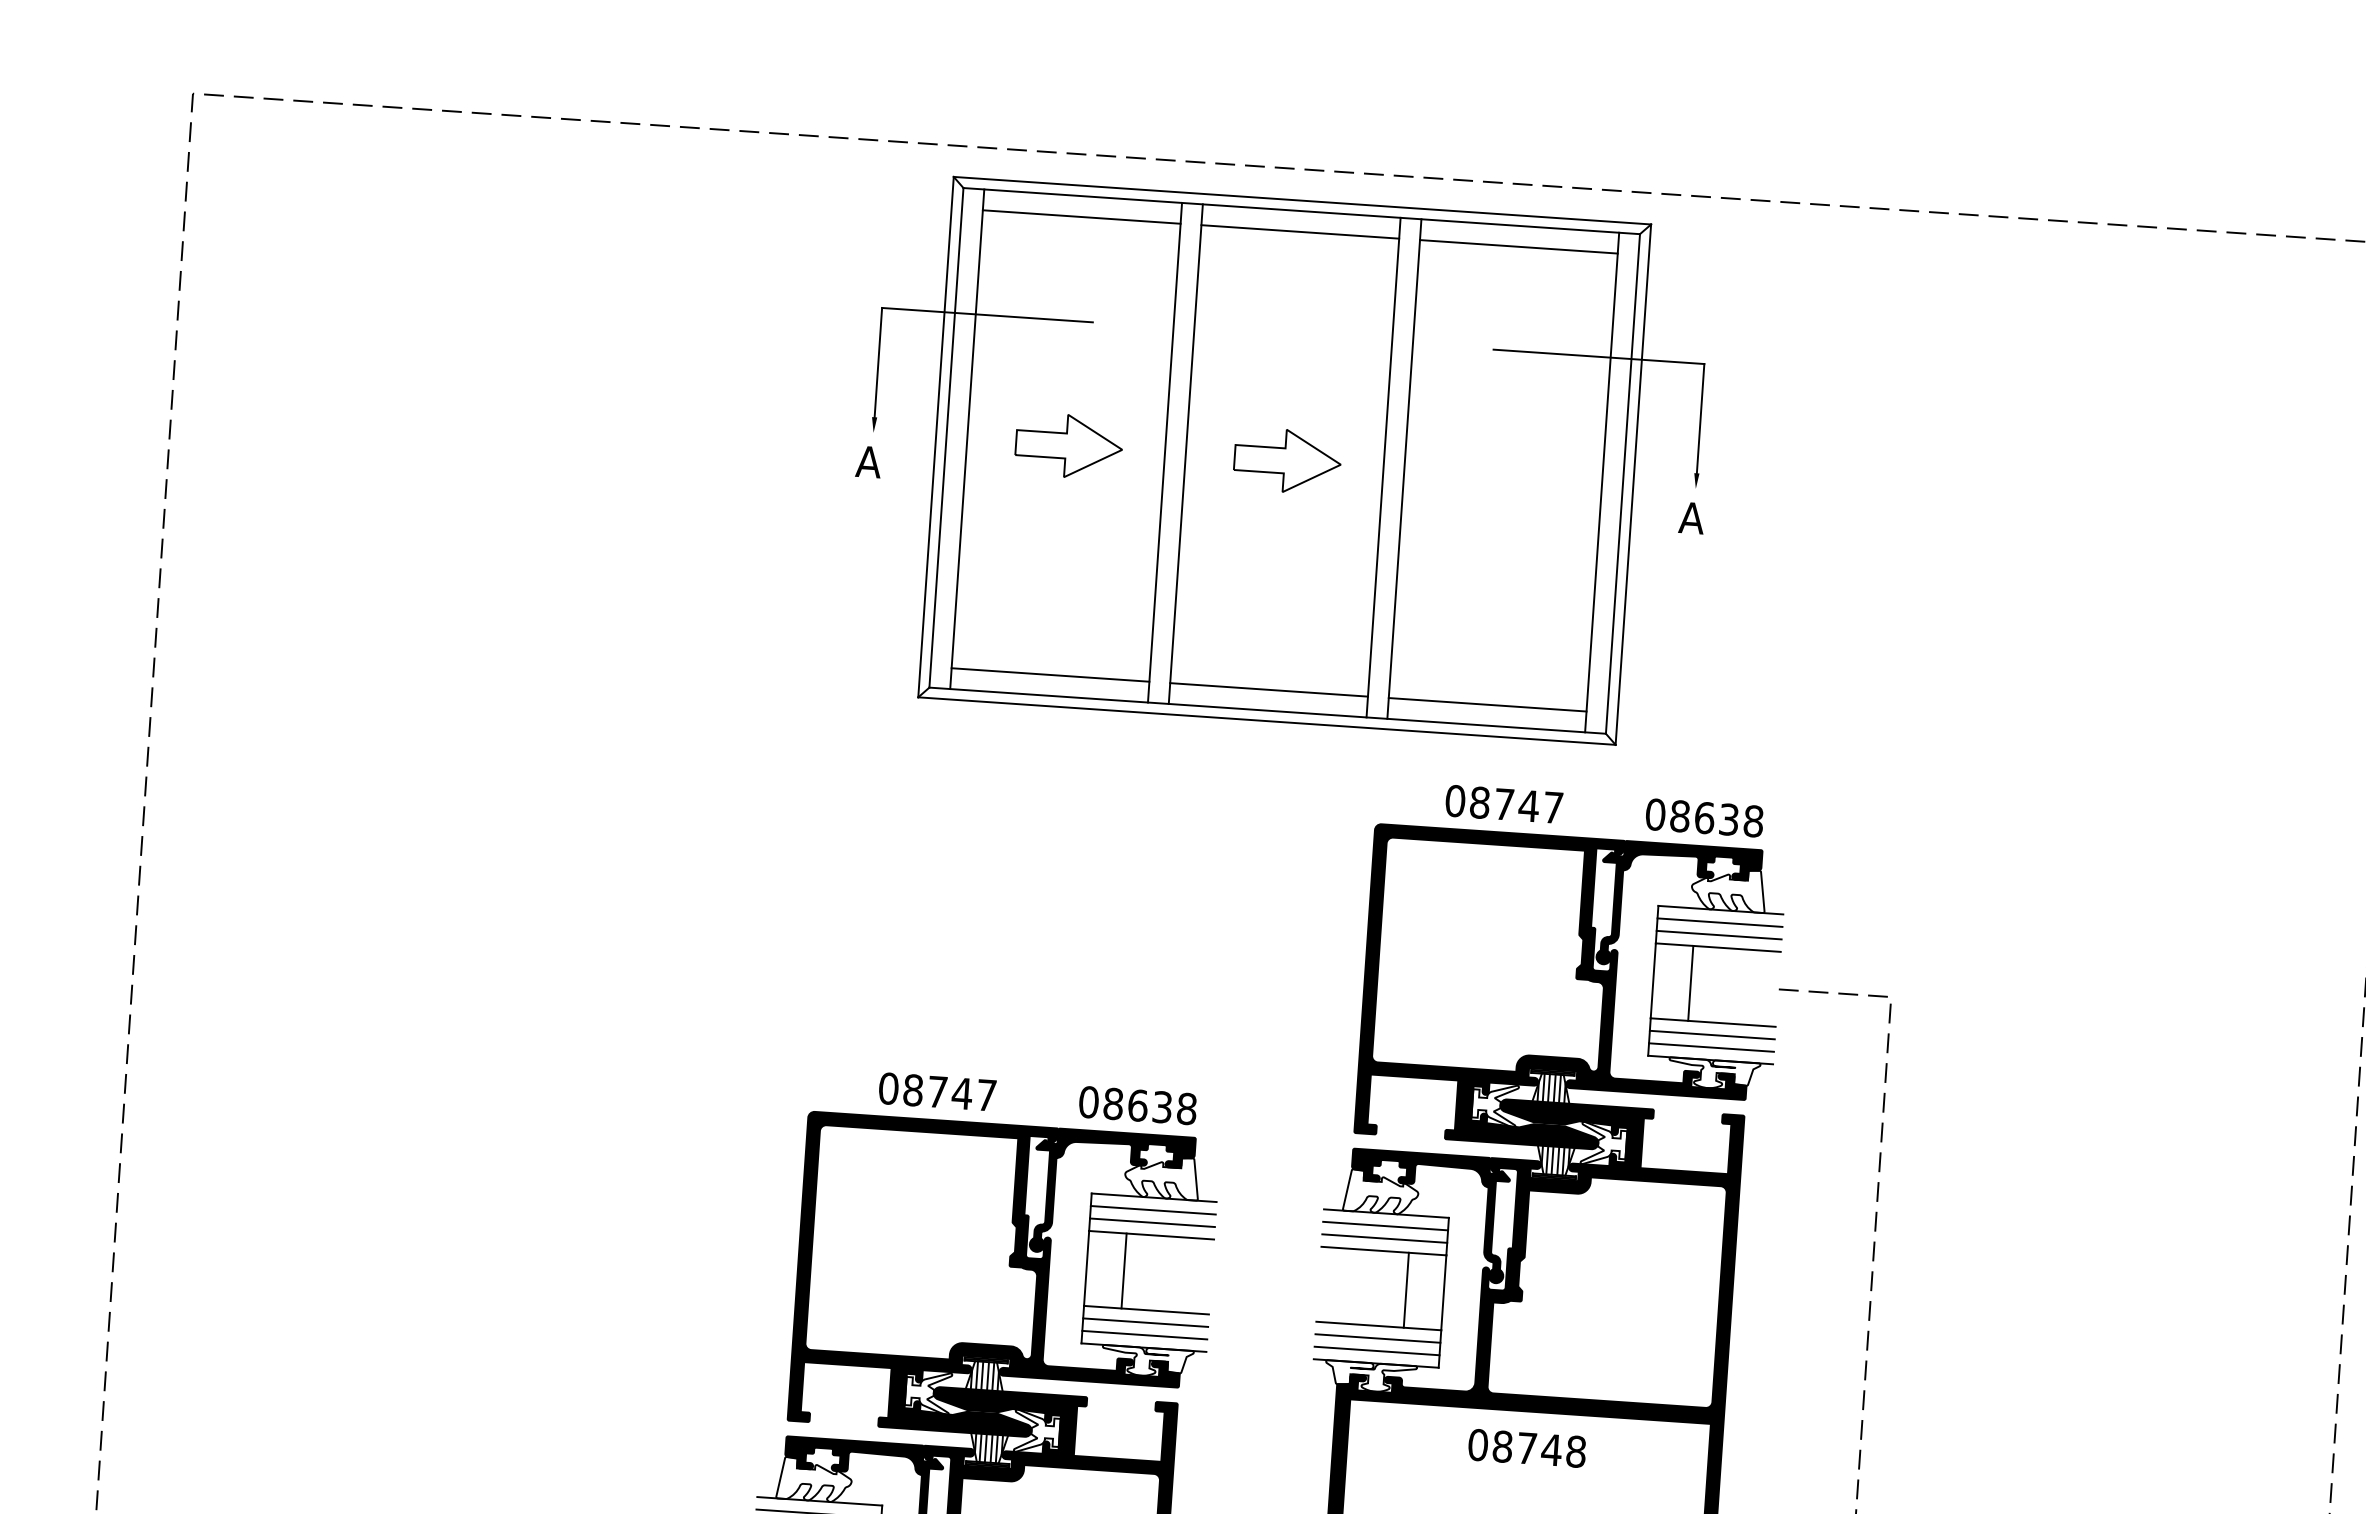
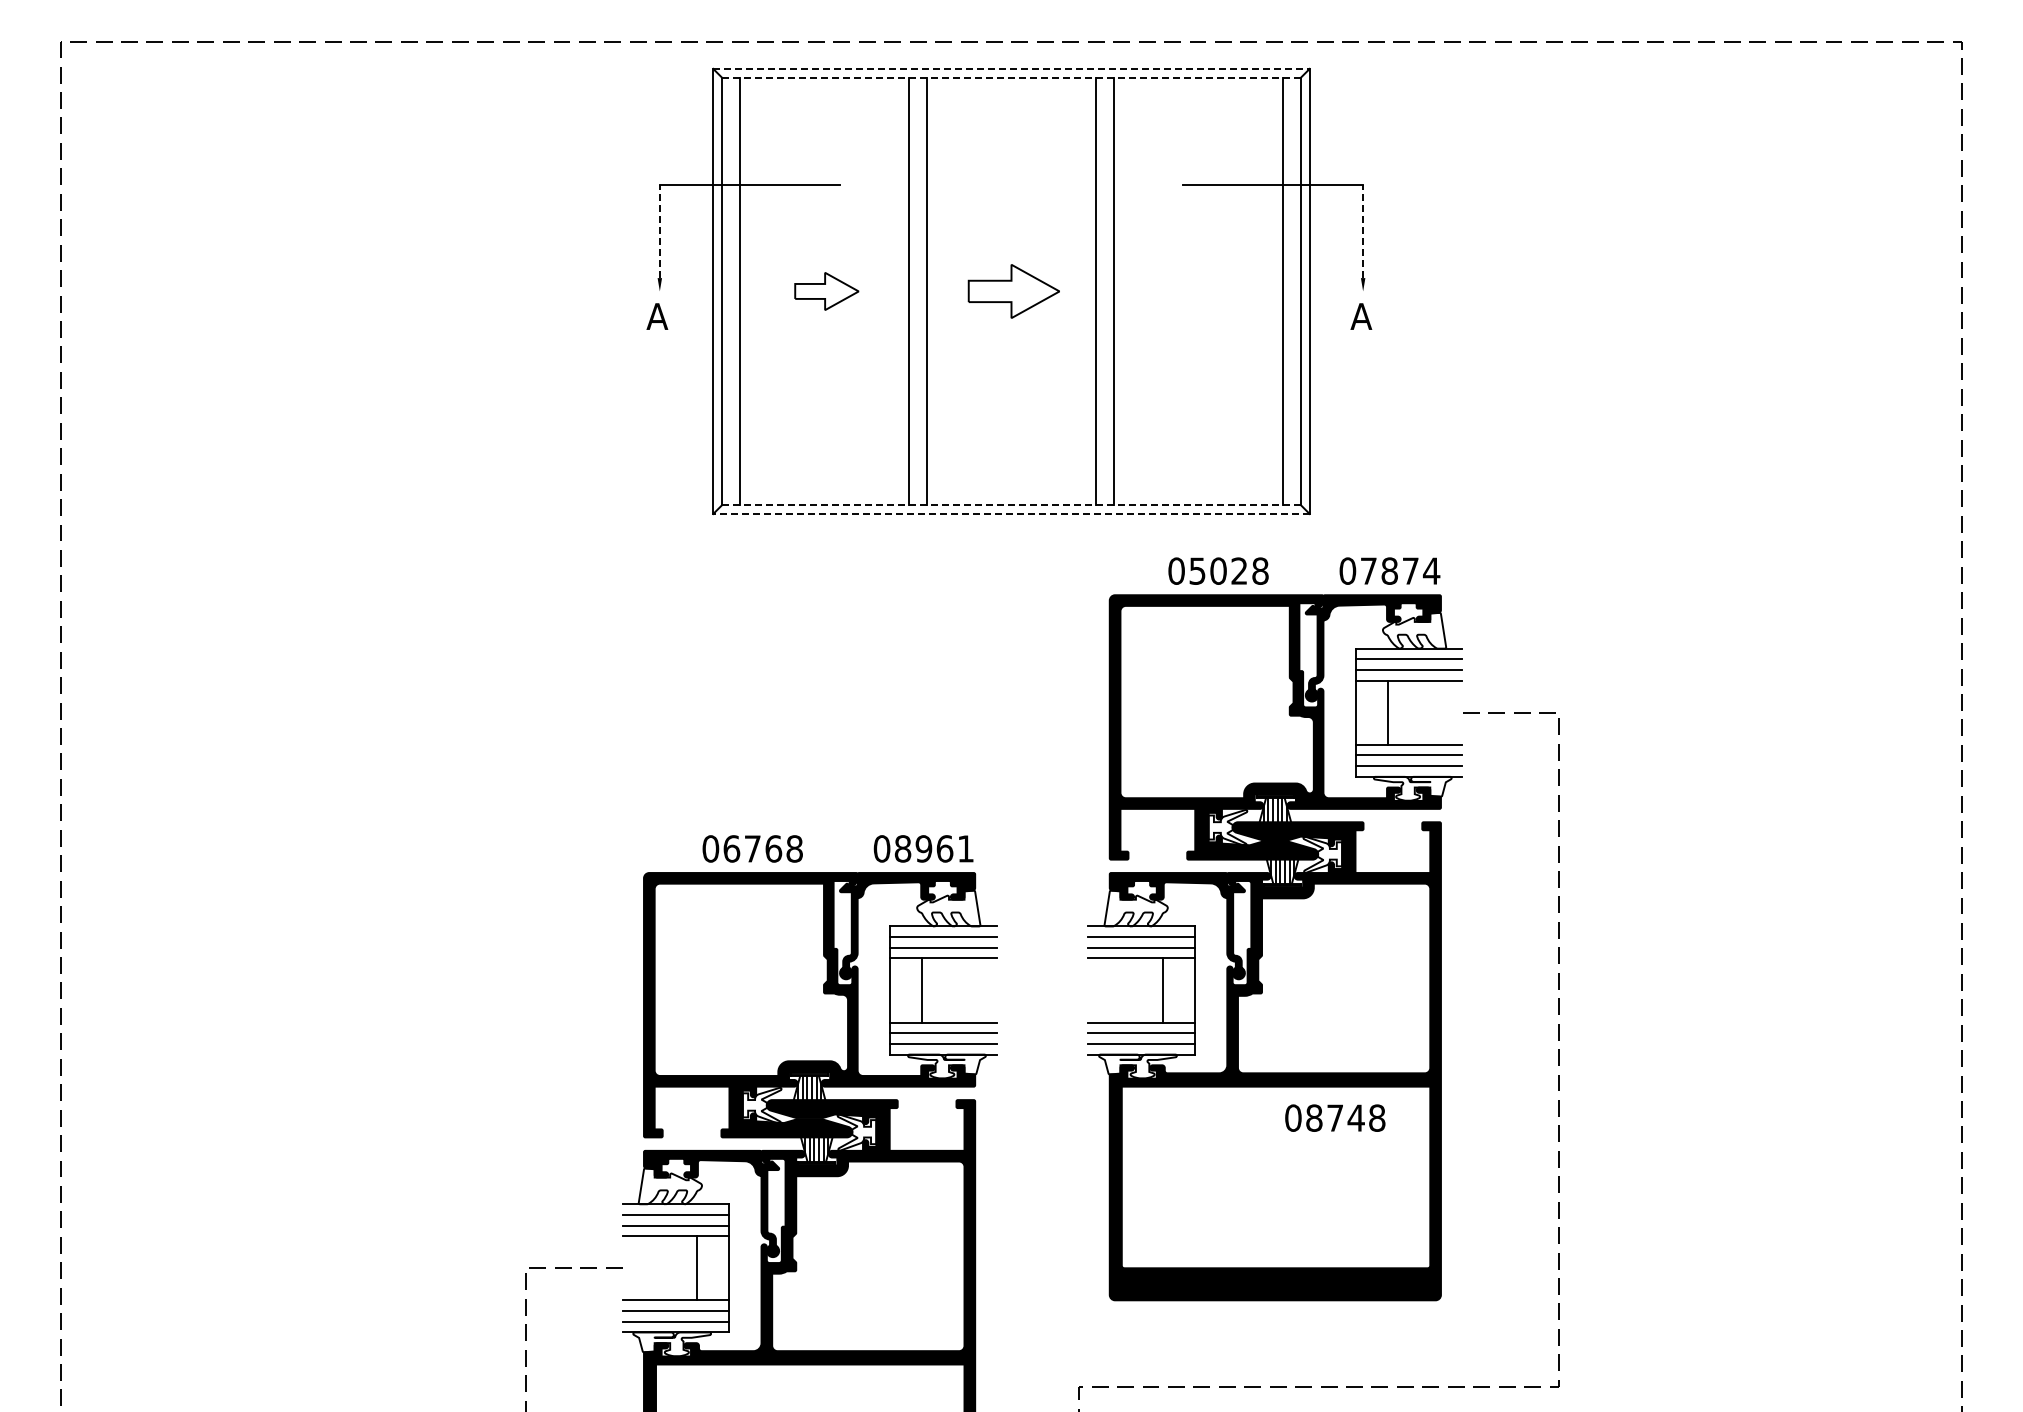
line: (1302, 200) -> (1011, 68), solid -> dashed
line: (1301, 210) -> (1011, 77), solid -> dashed
line: (1081, 216) -> (824, 95), removed
line: (1300, 231) -> (1011, 95), removed
line: (1518, 246) -> (1198, 95), removed
line: (877, 362) -> (659, 231), solid -> dashed
line: (1701, 418) -> (1363, 231), solid -> dashed
part: (1068, 446) -> (826, 291), size x0.7
line: (1050, 675) -> (824, 487), removed
line: (1269, 690) -> (1011, 487), removed
line: (1487, 704) -> (1198, 487), removed
line: (1267, 711) -> (1011, 505), solid -> dashed
line: (1266, 721) -> (1011, 514), solid -> dashed
text: (1516, 804) -> (1228, 570), 08747 -> 05028
text: (1717, 818) -> (1400, 570), 08638 -> 07874
text: (949, 1092) -> (762, 848), 08747 -> 06768
text: (1161, 1106) -> (944, 848), 08638 -> 08961
text: (1527, 1447) -> (1335, 1117), moved

